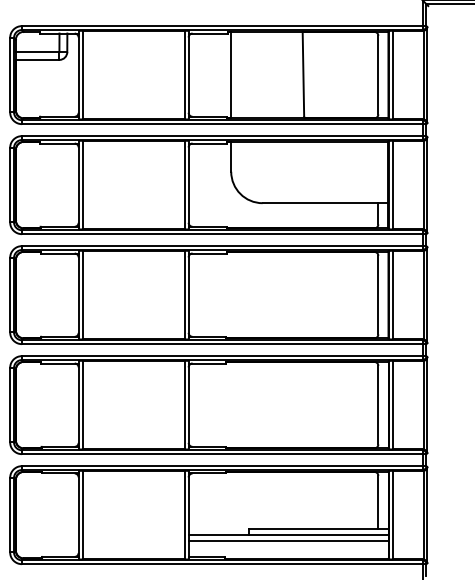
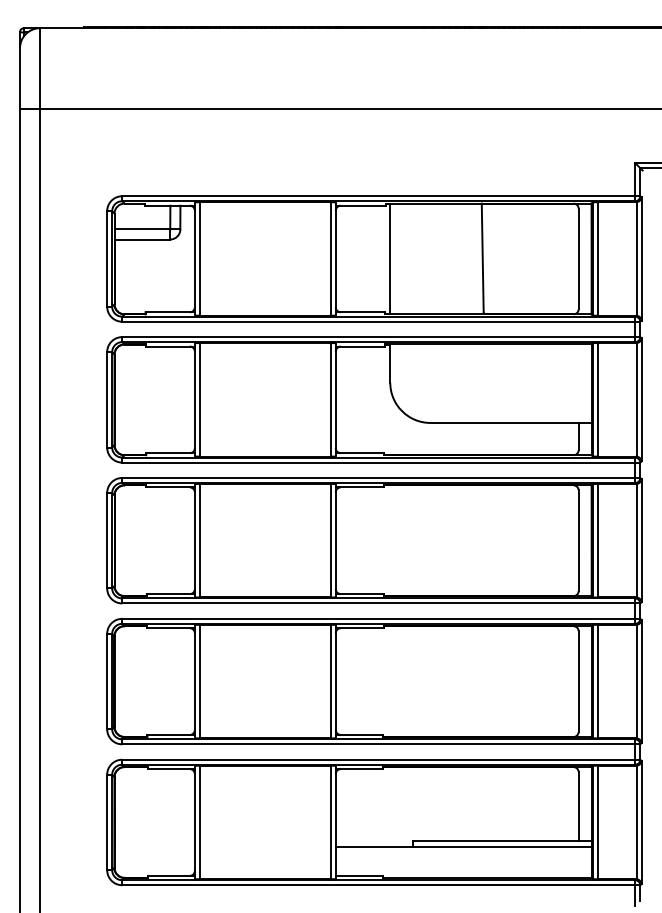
line: (288, 540) -> (463, 855), removed

